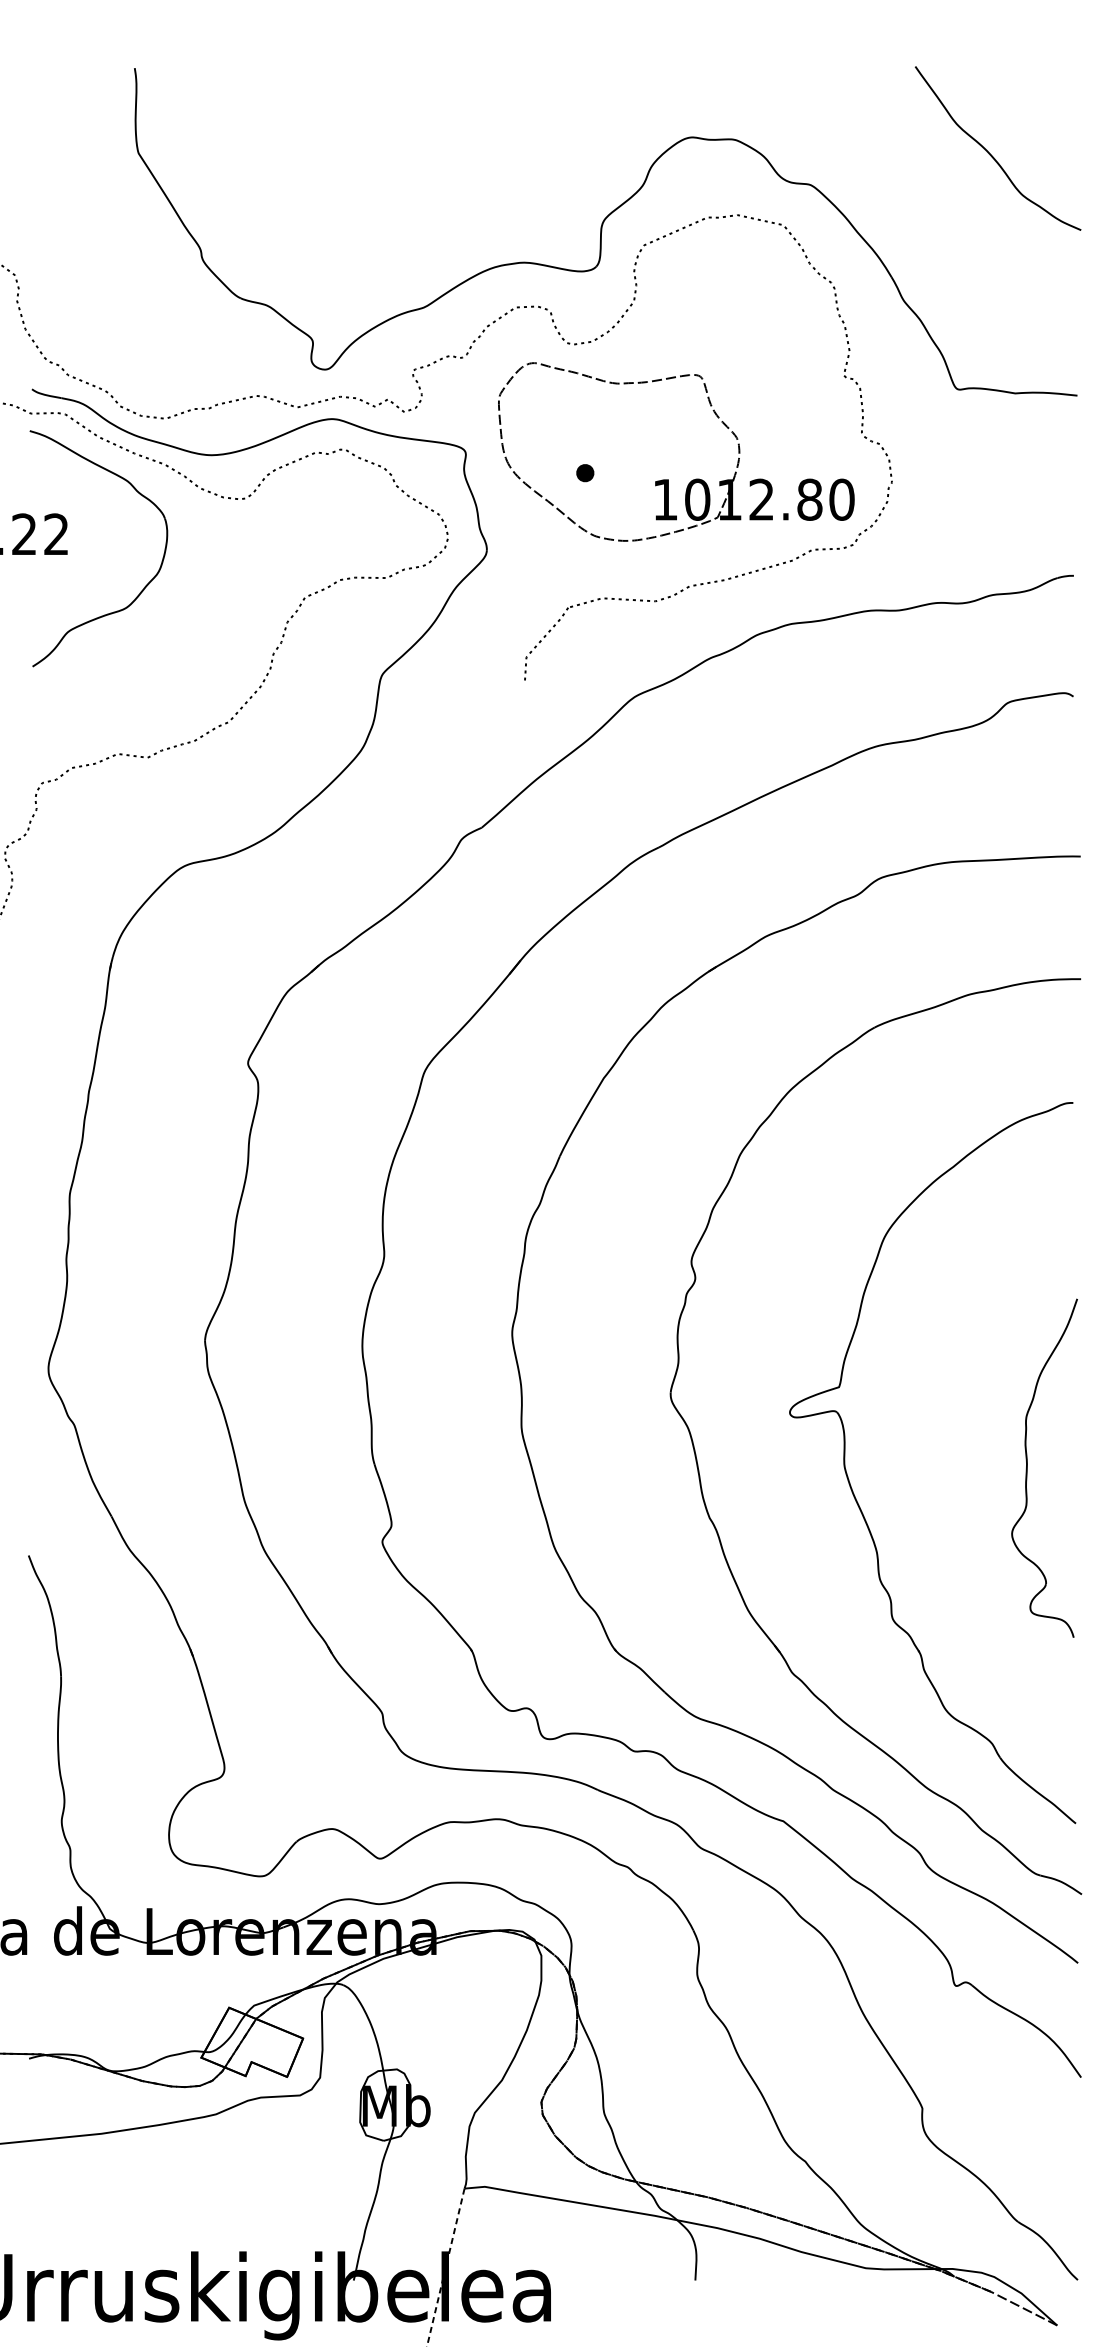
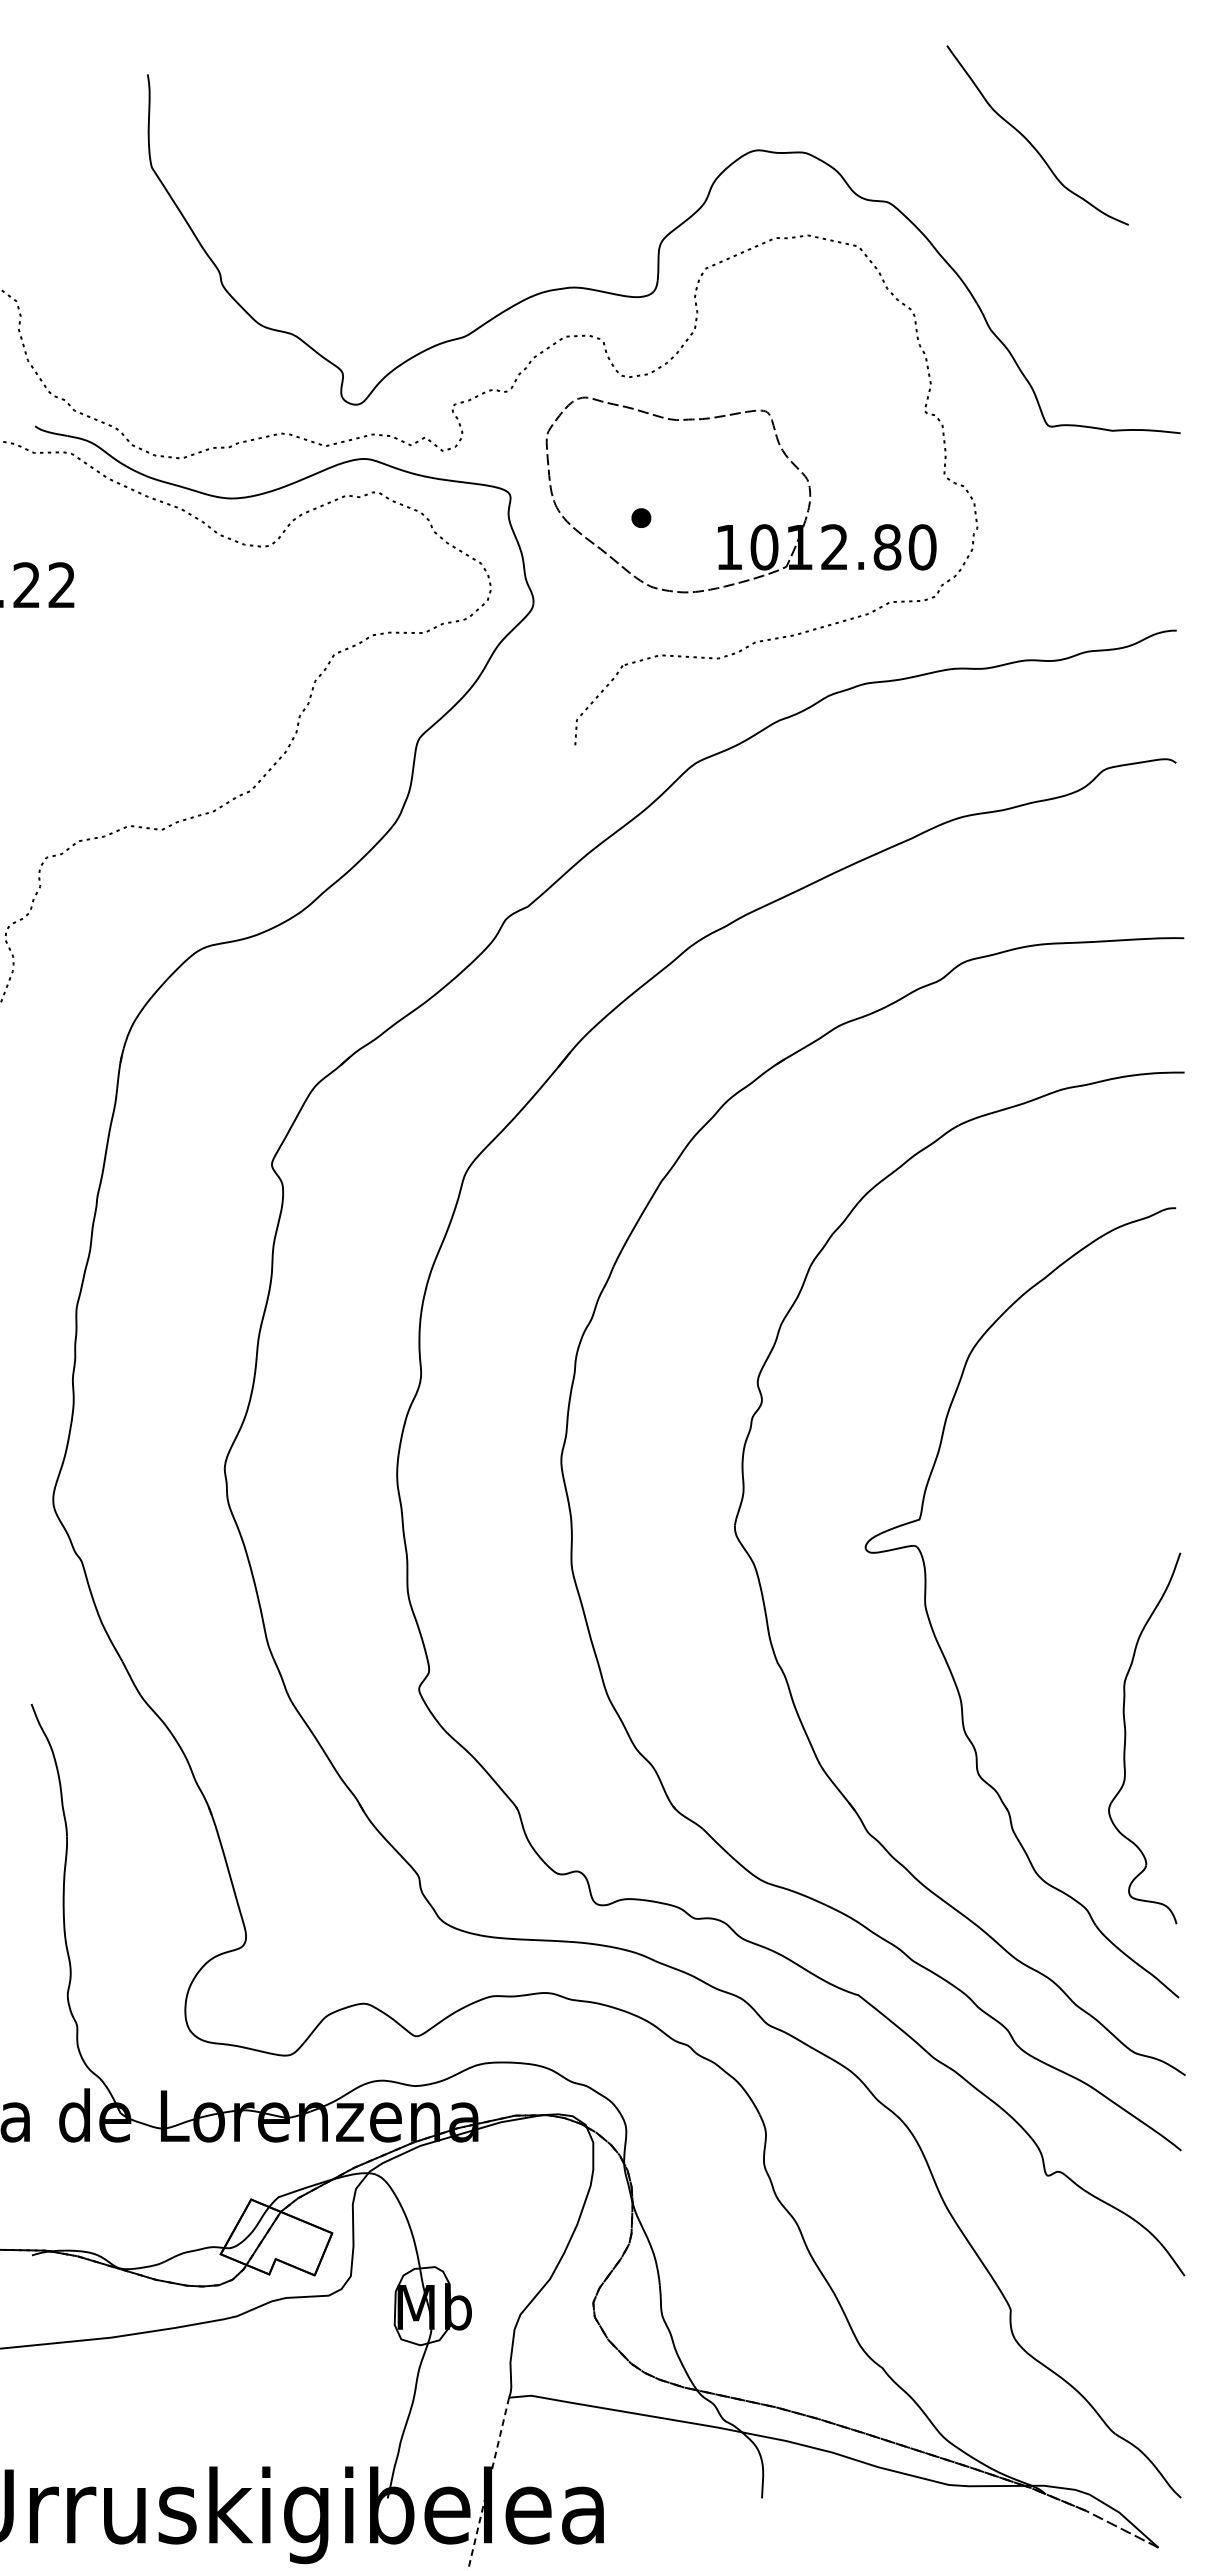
curve: (989, 152) -> (1028, 139), moved
part: (144, 586) -> (158, 642), removed
part: (1028, 1468) -> (1126, 1738), moved

